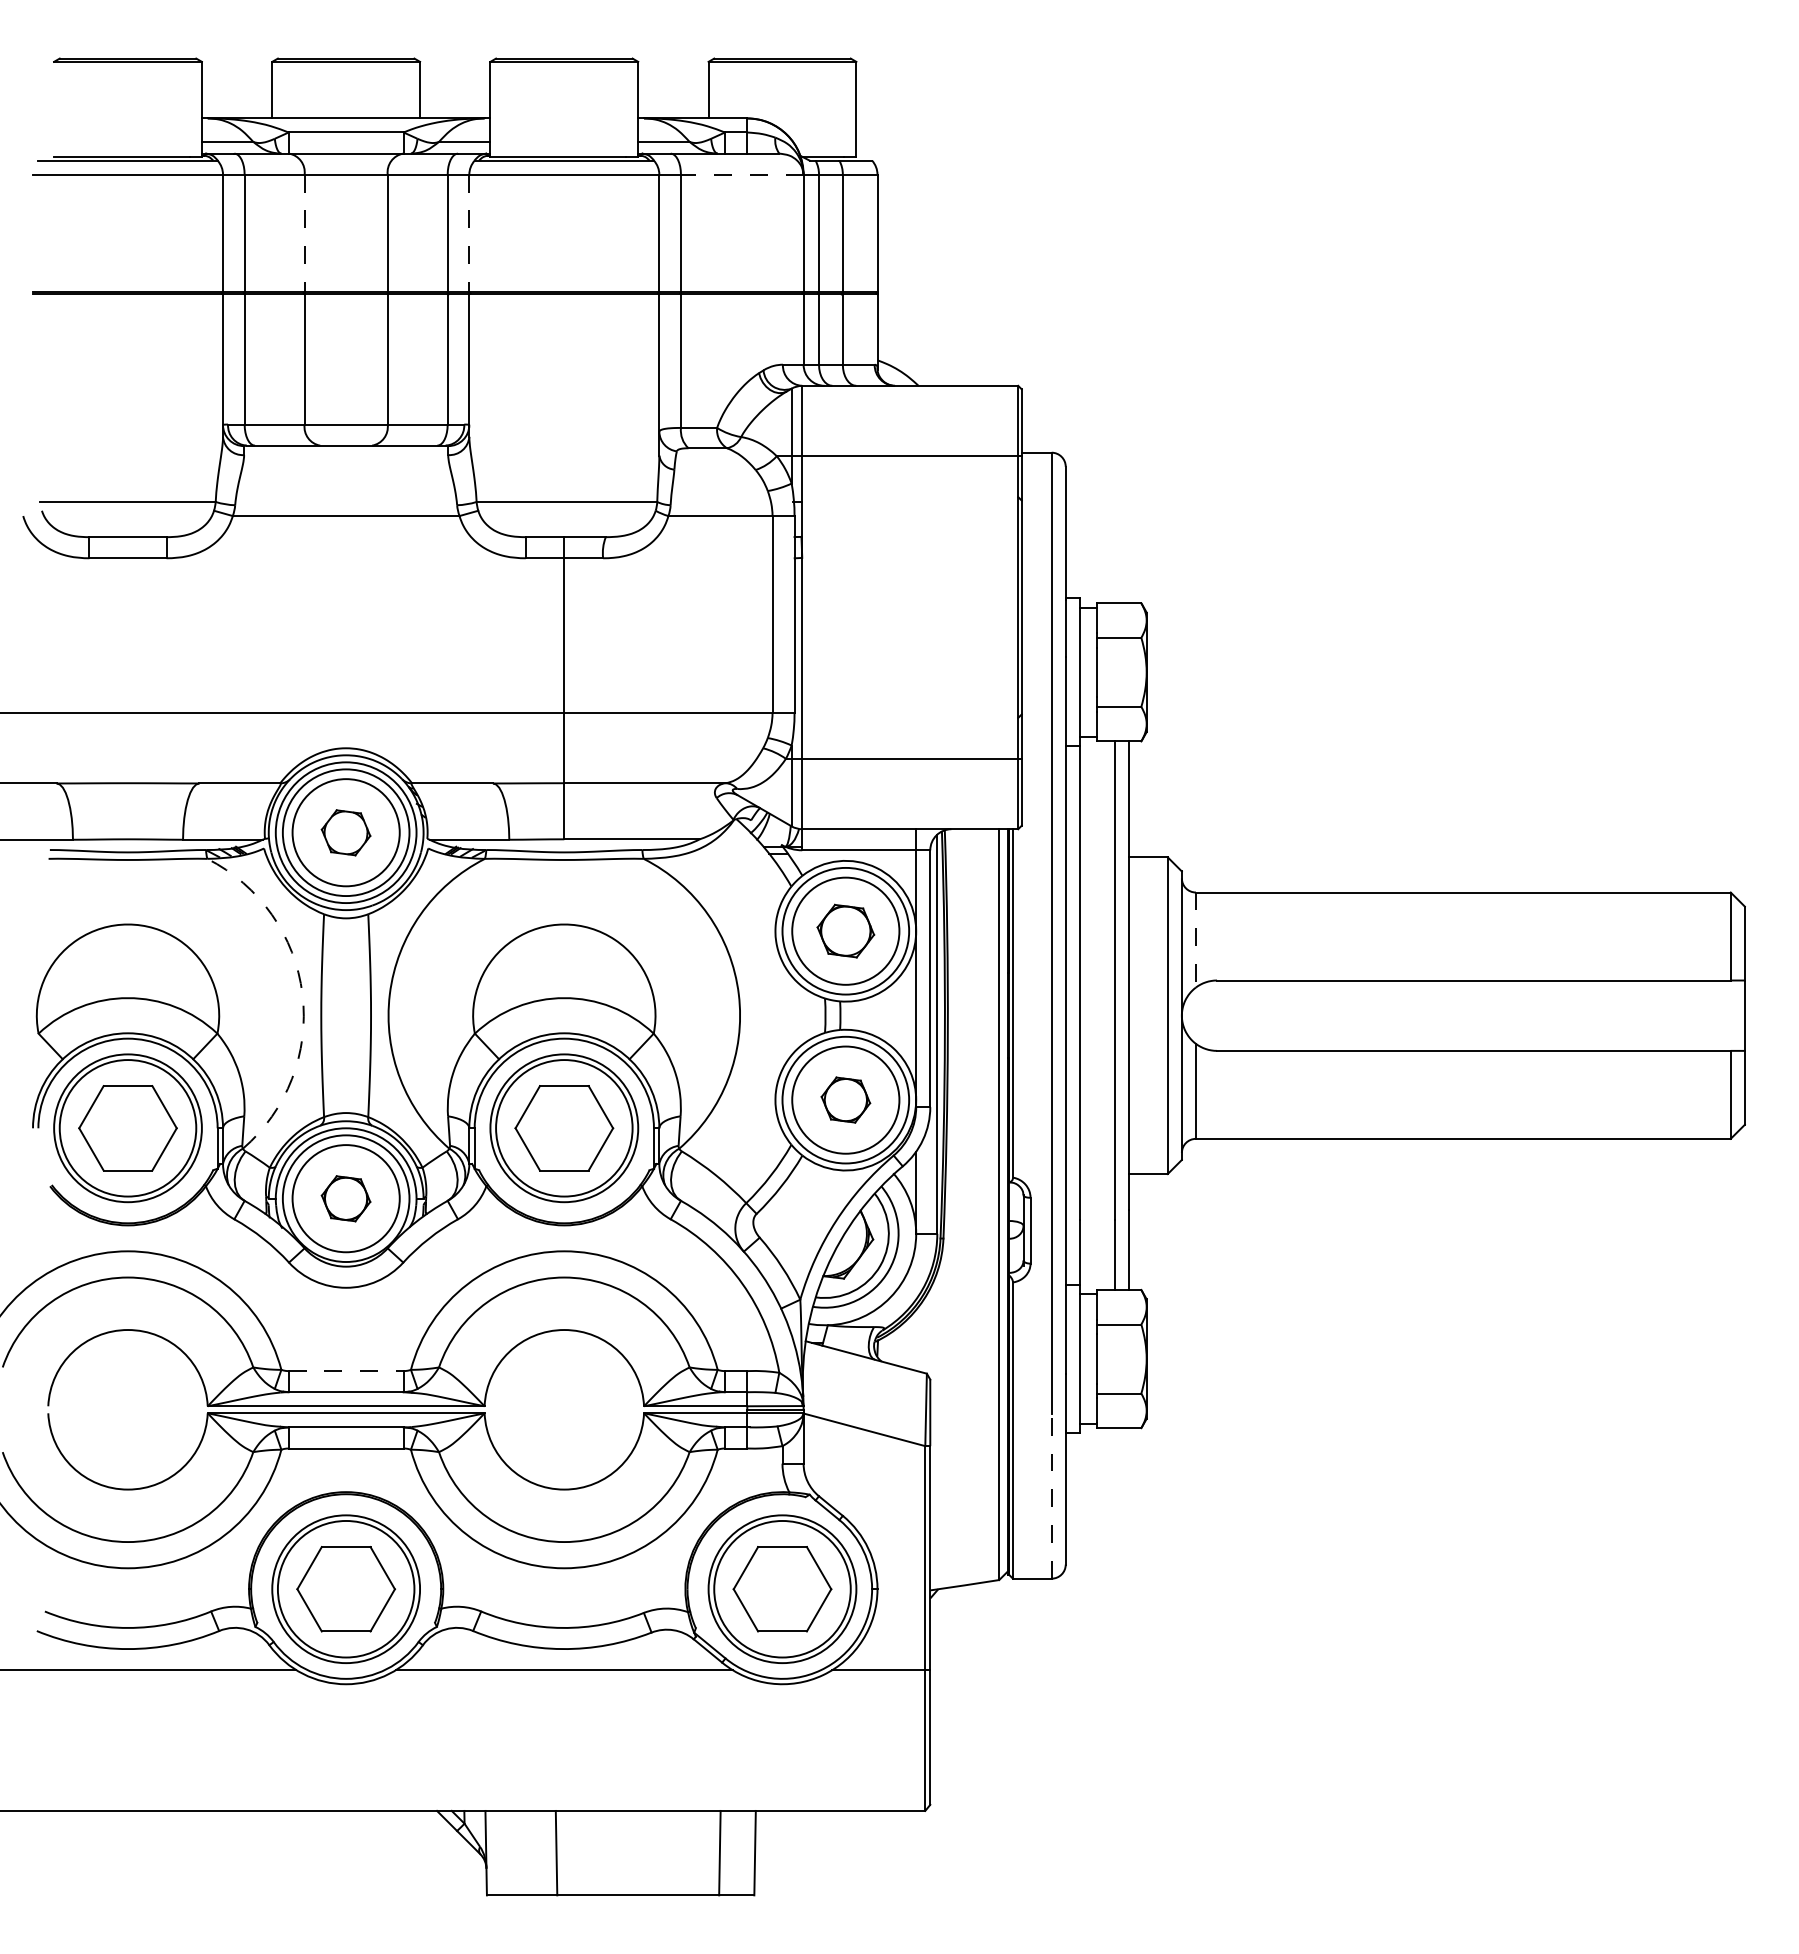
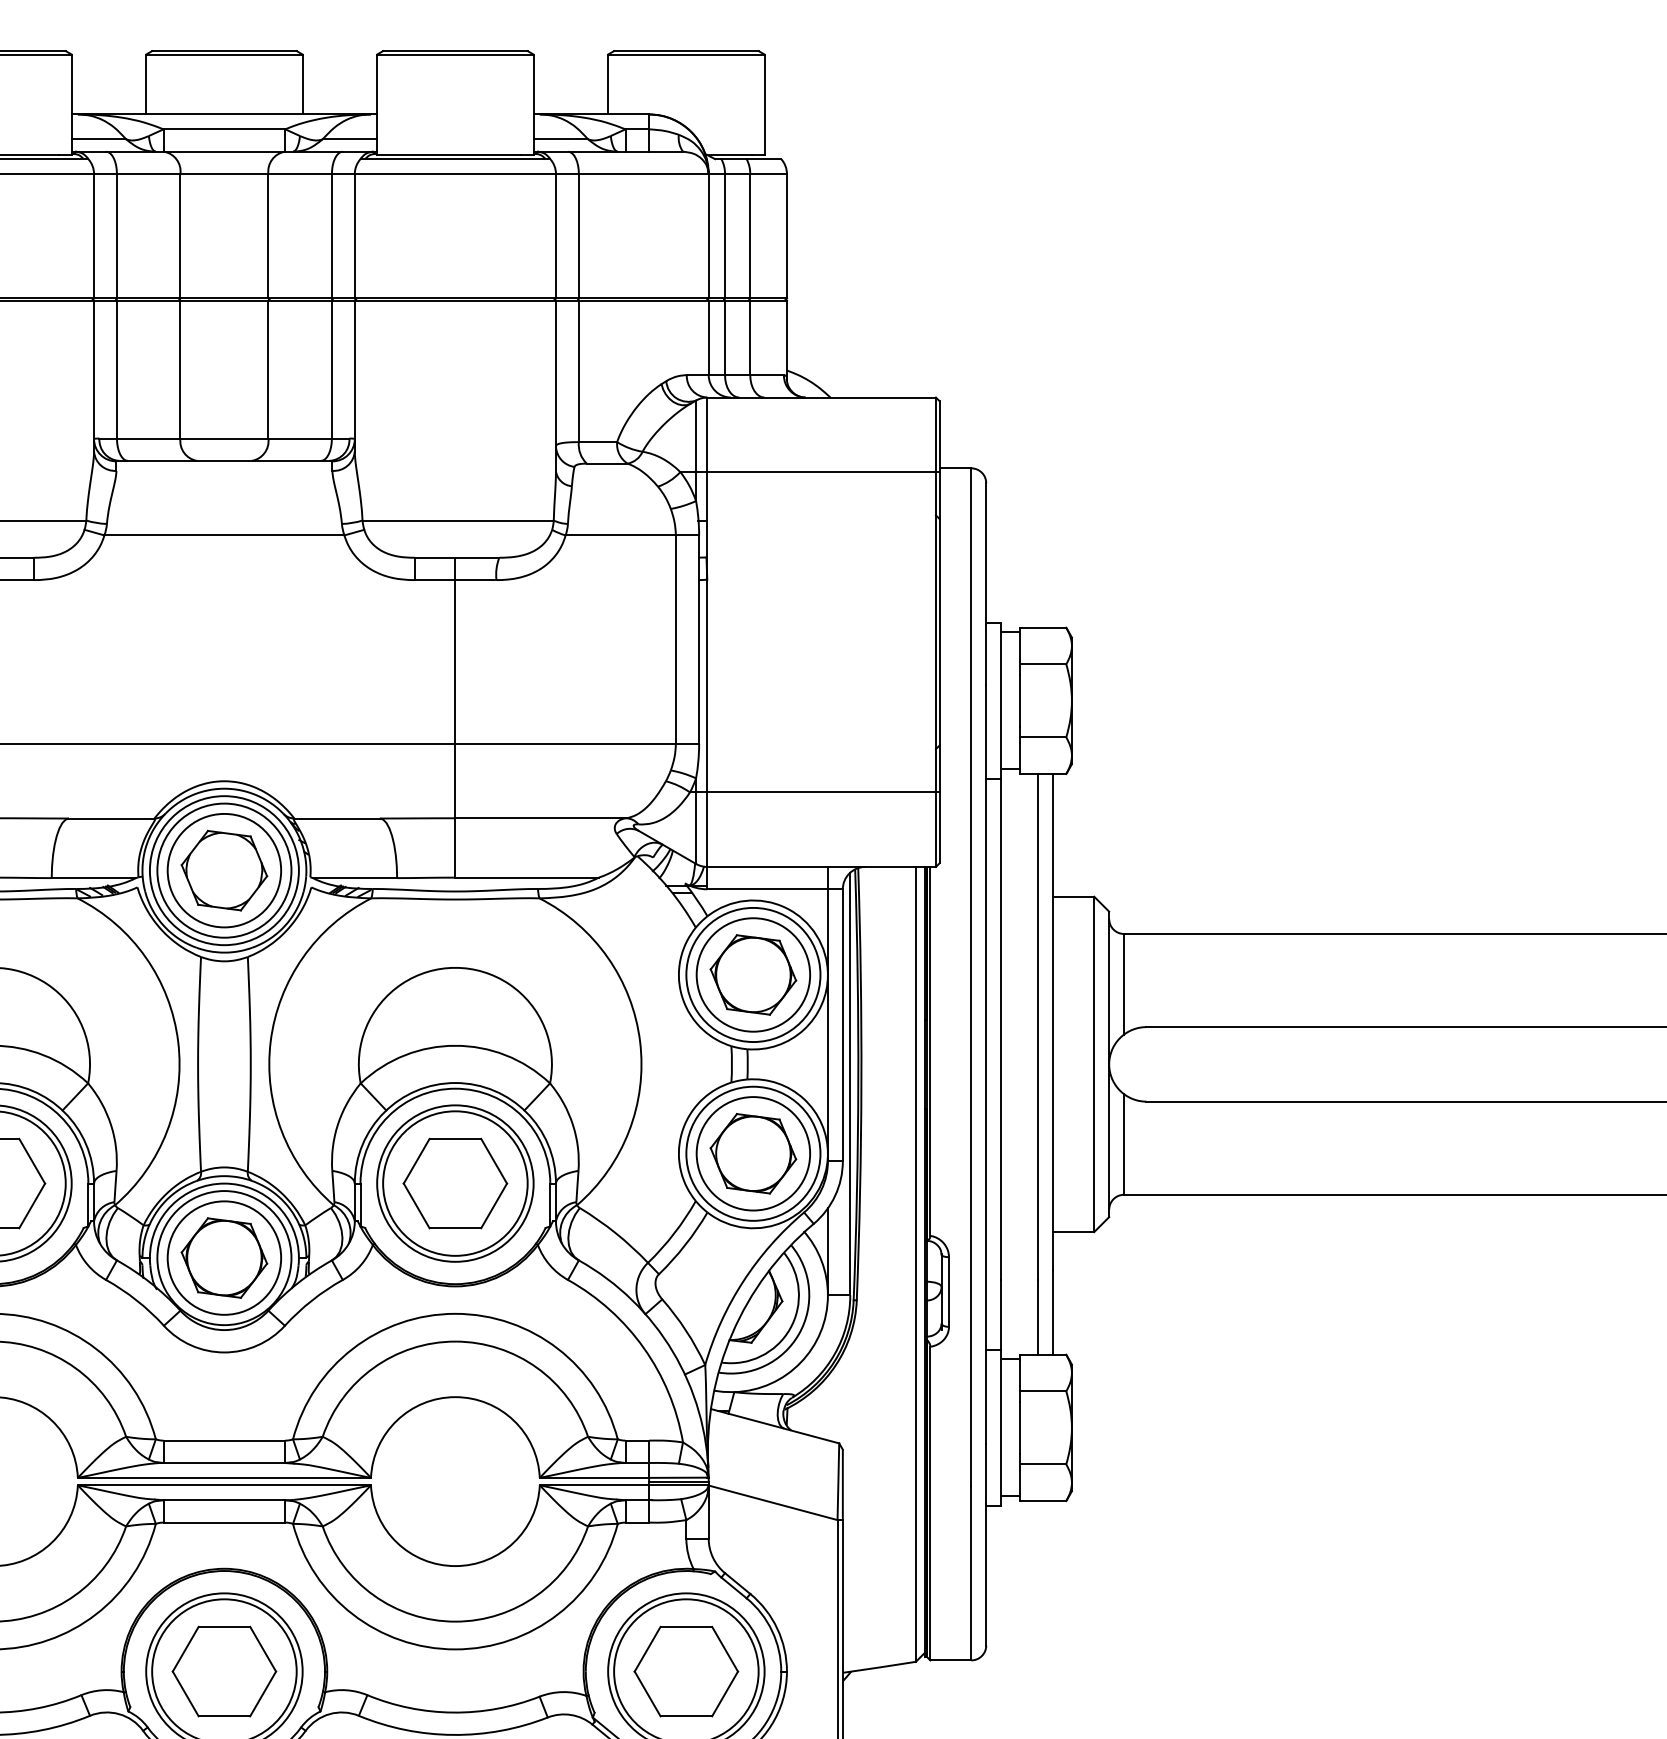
line: (741, 174) -> (642, 173), dashed -> solid
line: (304, 233) -> (180, 236), dashed -> solid
line: (469, 233) -> (354, 236), dashed -> solid
part: (345, 832) -> (223, 870), size x1.67
part: (845, 930) -> (753, 974), size x1.43
line: (1195, 940) -> (1123, 984), dashed -> solid
arc: (302, 994) -> (178, 1041), dashed -> solid
part: (845, 1099) -> (753, 1153), size x1.67
part: (345, 1198) -> (223, 1257), size x1.67
line: (346, 1371) -> (224, 1441), dashed -> solid
line: (1051, 1495) -> (971, 1572), dashed -> solid

